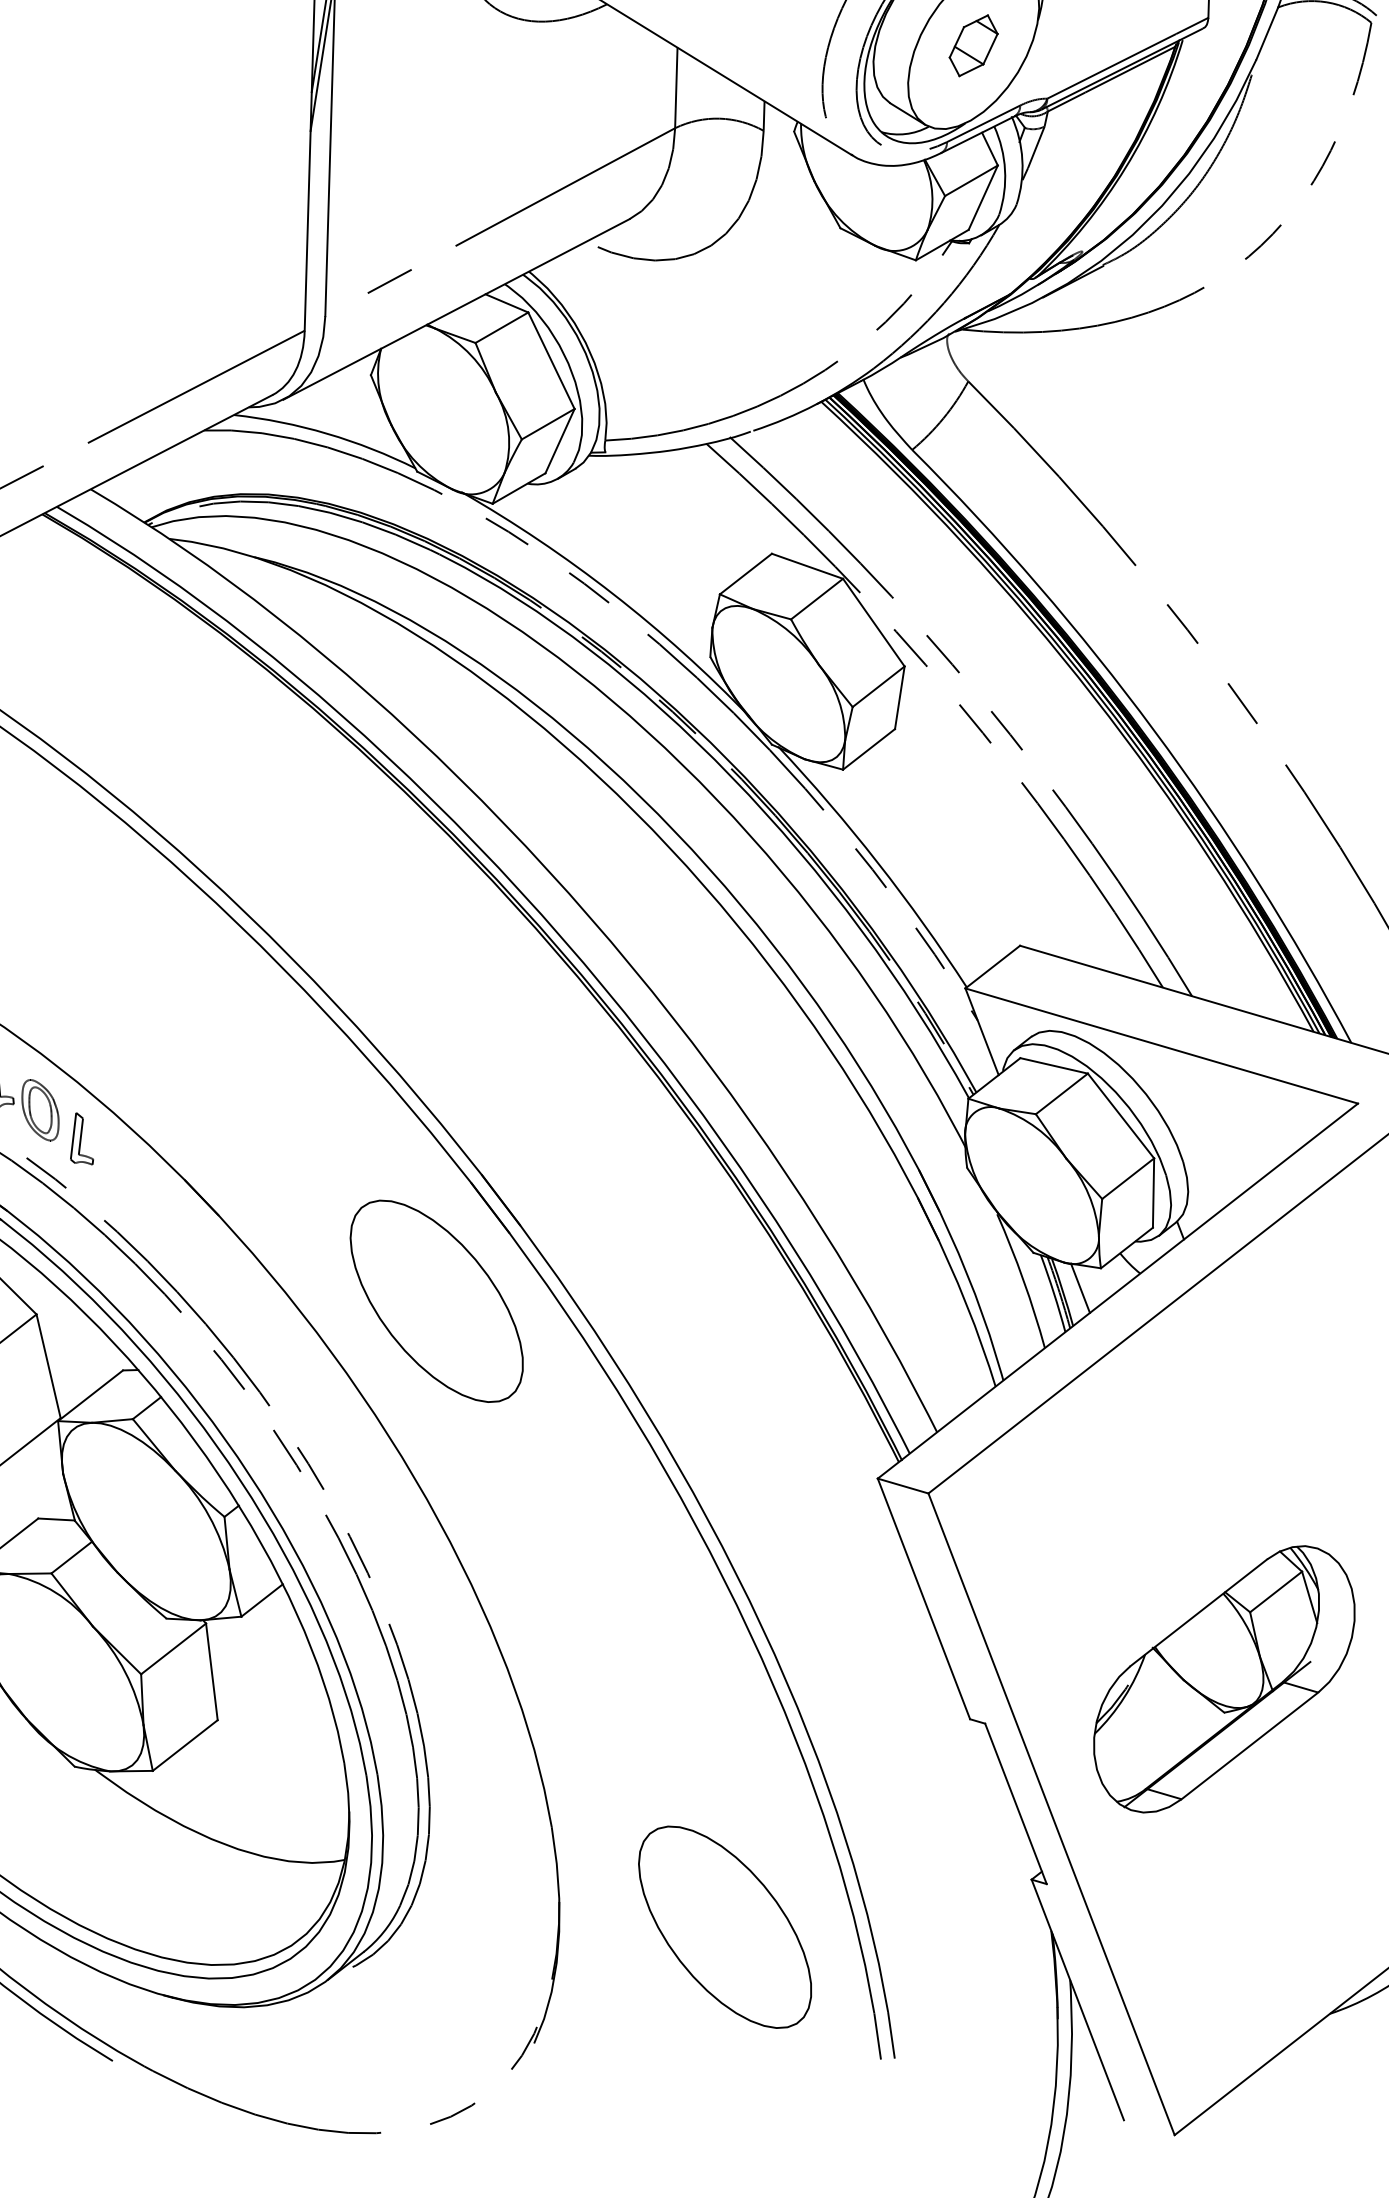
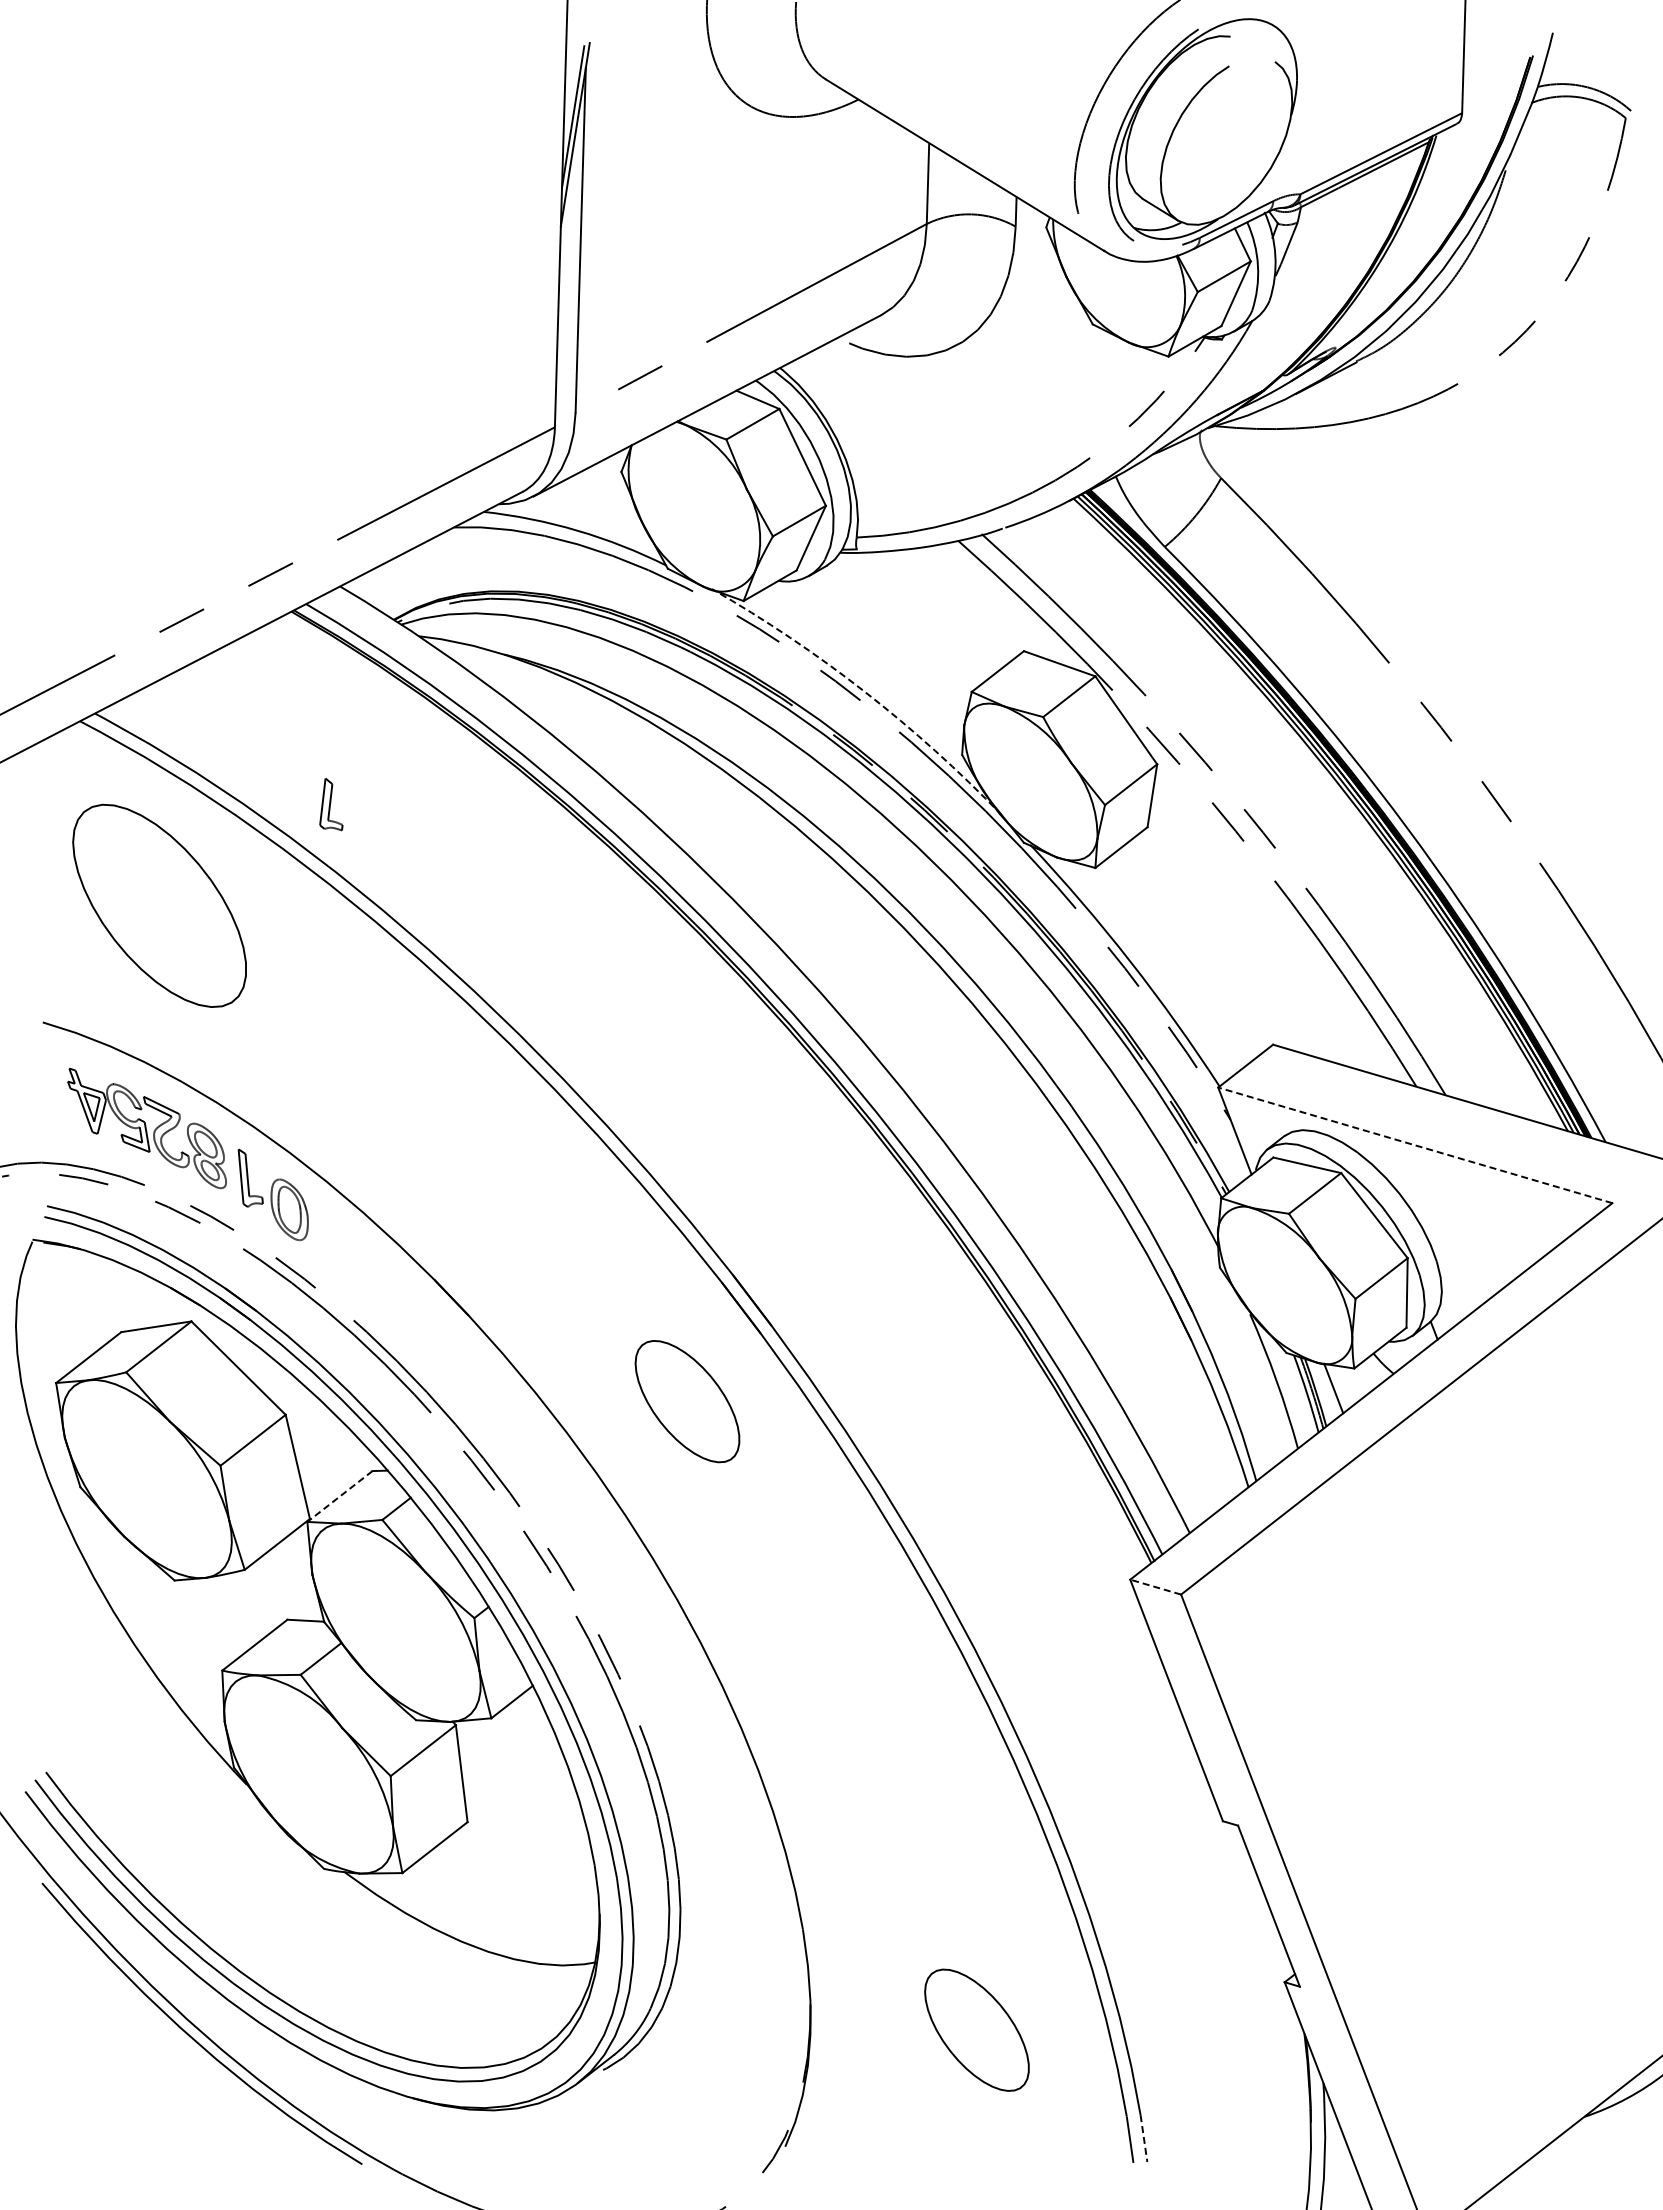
part: (973, 45) -> (1226, 140), removed
arc: (613, 593) -> (864, 691), solid -> dashed
line: (1160, 1046) -> (1414, 1145), solid -> dashed
part: (82, 1138) -> (331, 804), moved
part: (436, 1301) -> (687, 1401), size x0.6
line: (90, 1395) -> (339, 1496), solid -> dashed
line: (902, 1486) -> (1155, 1587), solid -> dashed
part: (1223, 1678) -> (1477, 1780), removed
part: (724, 1927) -> (976, 2030), size x0.6
line: (890, 2035) -> (1143, 2138), solid -> dashed

